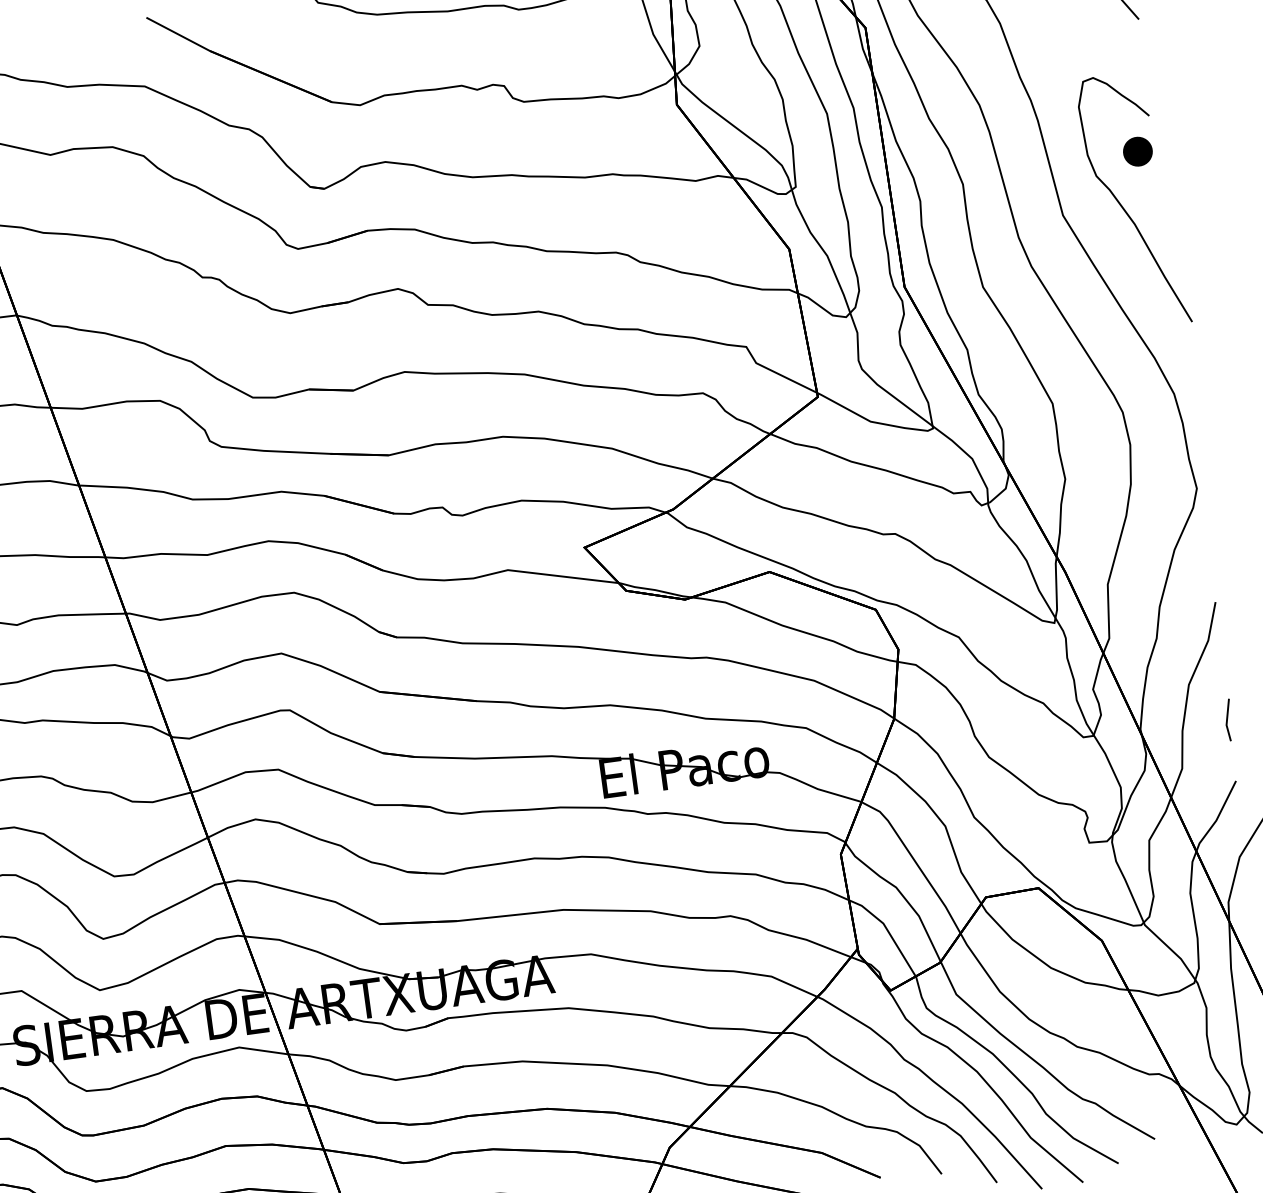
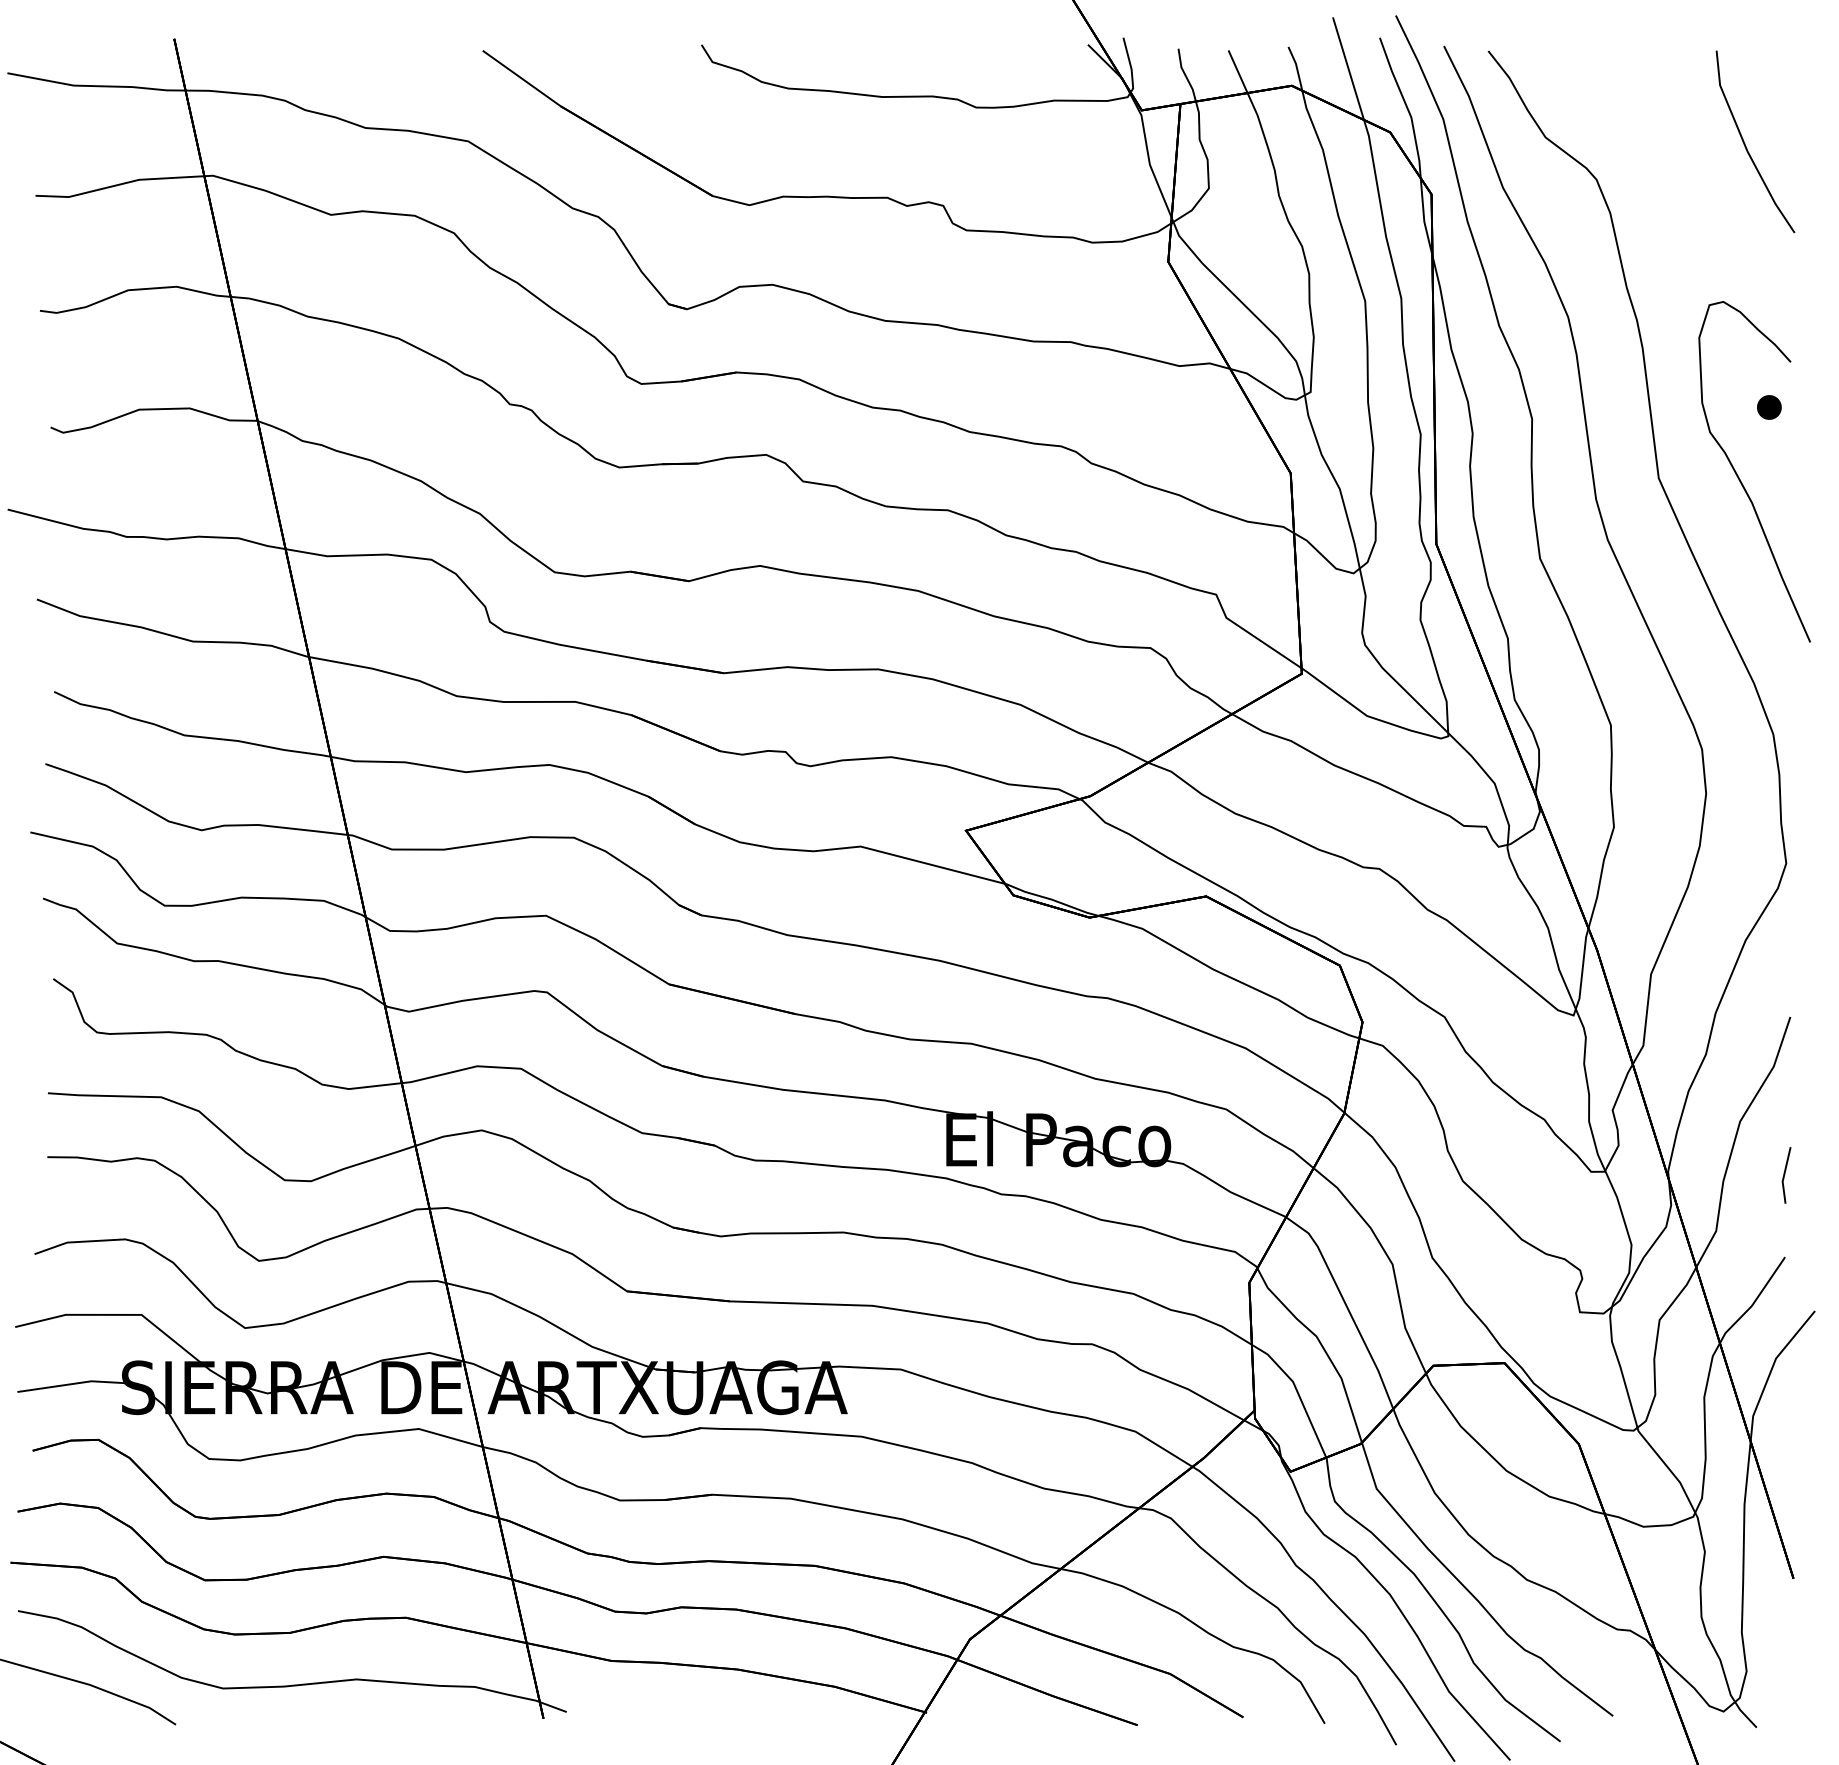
part: (1138, 151) -> (1769, 407), size x0.62

